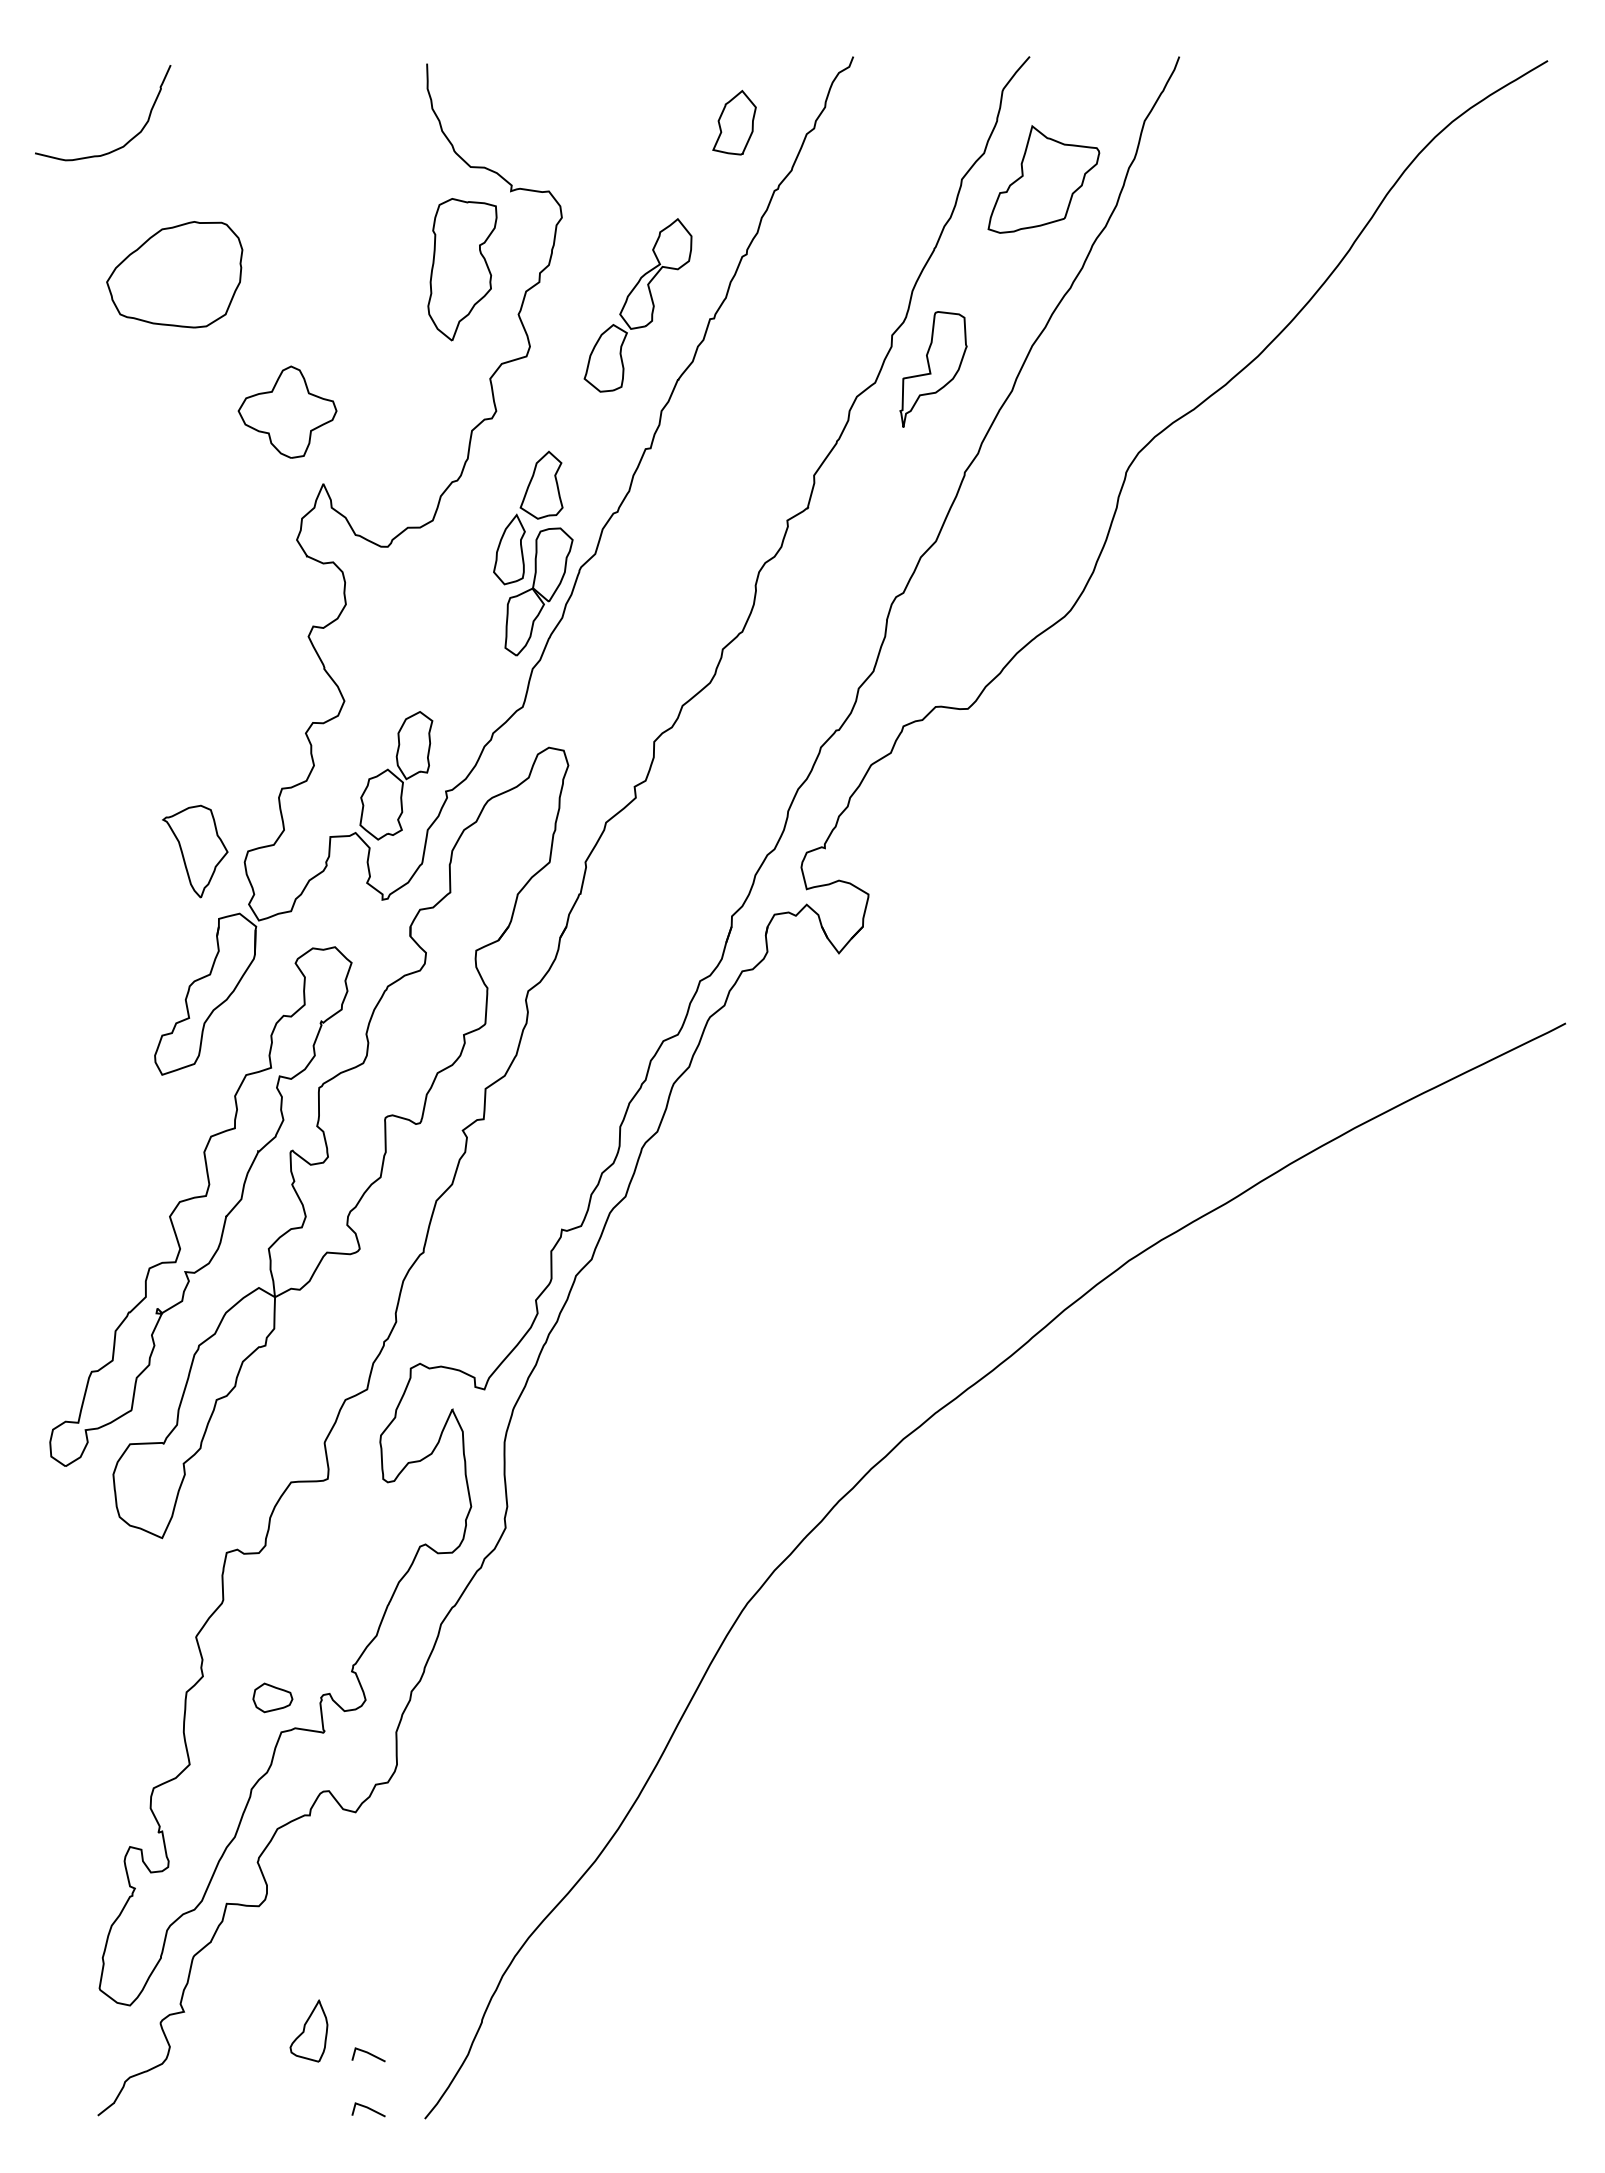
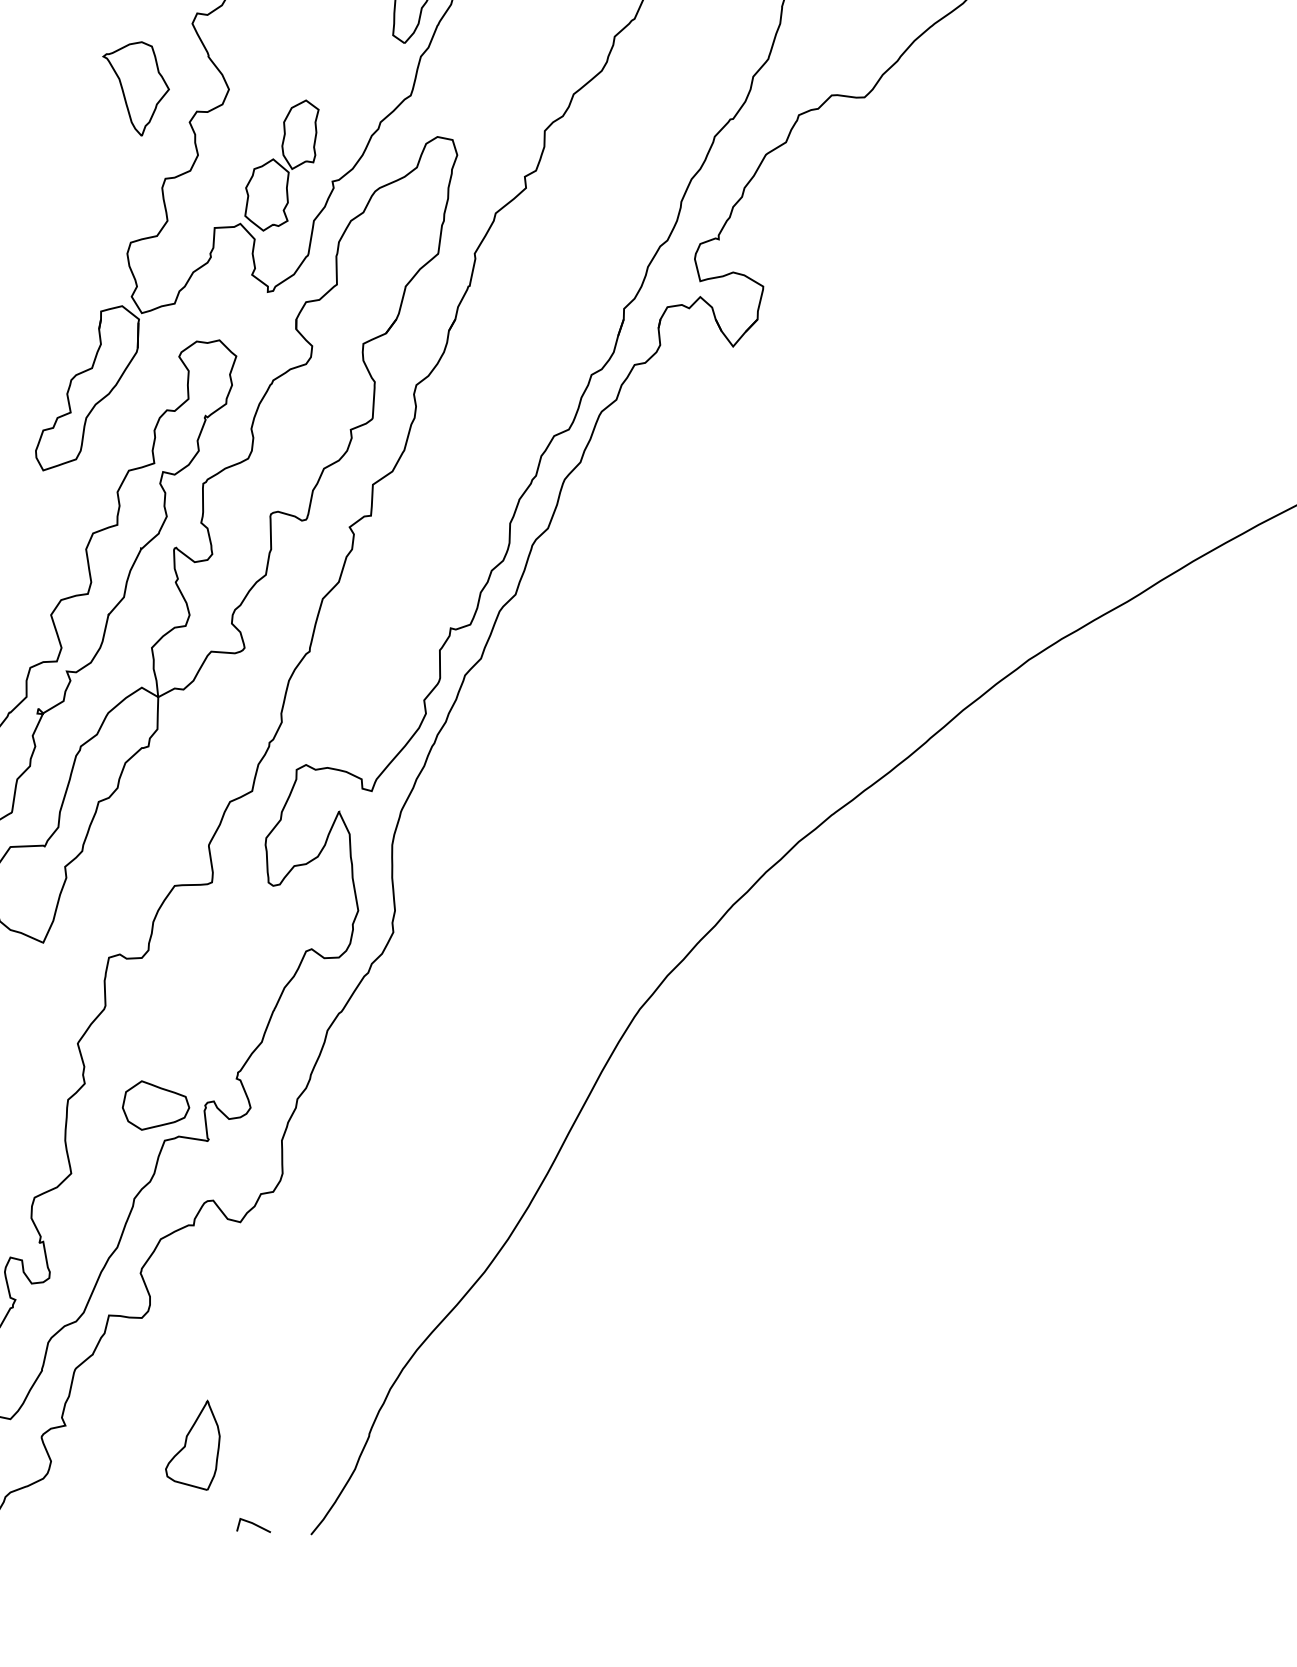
part: (195, 851) -> (136, 88), moved
part: (272, 1697) -> (155, 1105), size x1.67
part: (308, 2030) -> (192, 1444), size x1.43
line: (368, 2054) -> (253, 1469), removed

